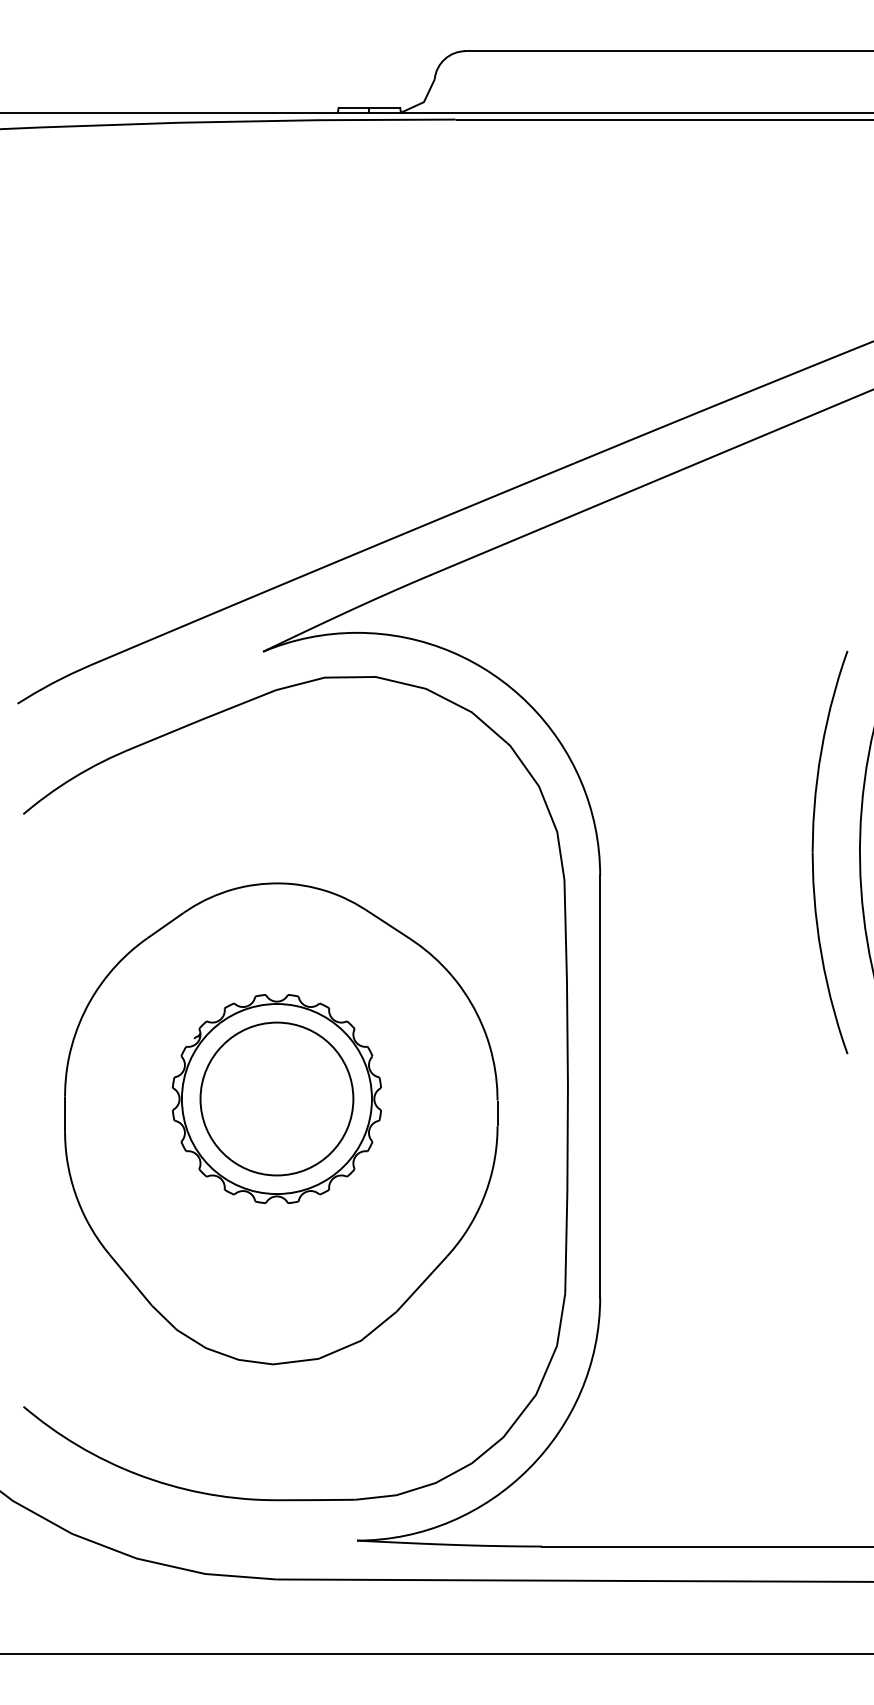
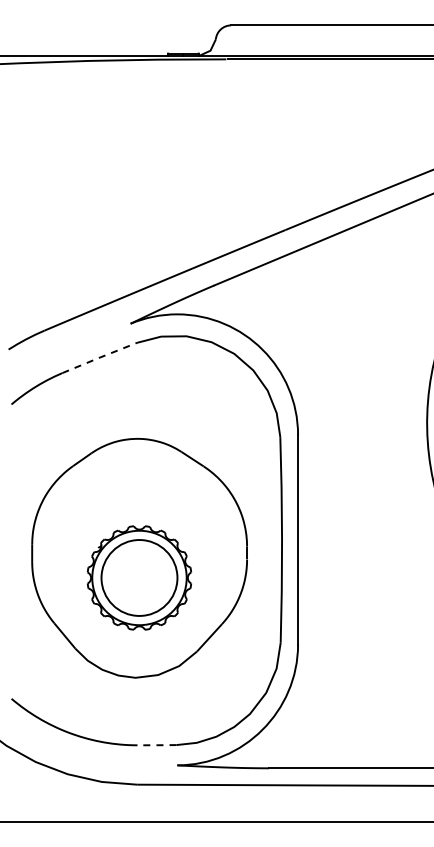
line: (202, 719) -> (100, 357), solid -> dashed
part: (814, 852) -> (404, 423), removed
part: (274, 1098) -> (138, 577), moved
line: (317, 1500) -> (157, 745), solid -> dashed

